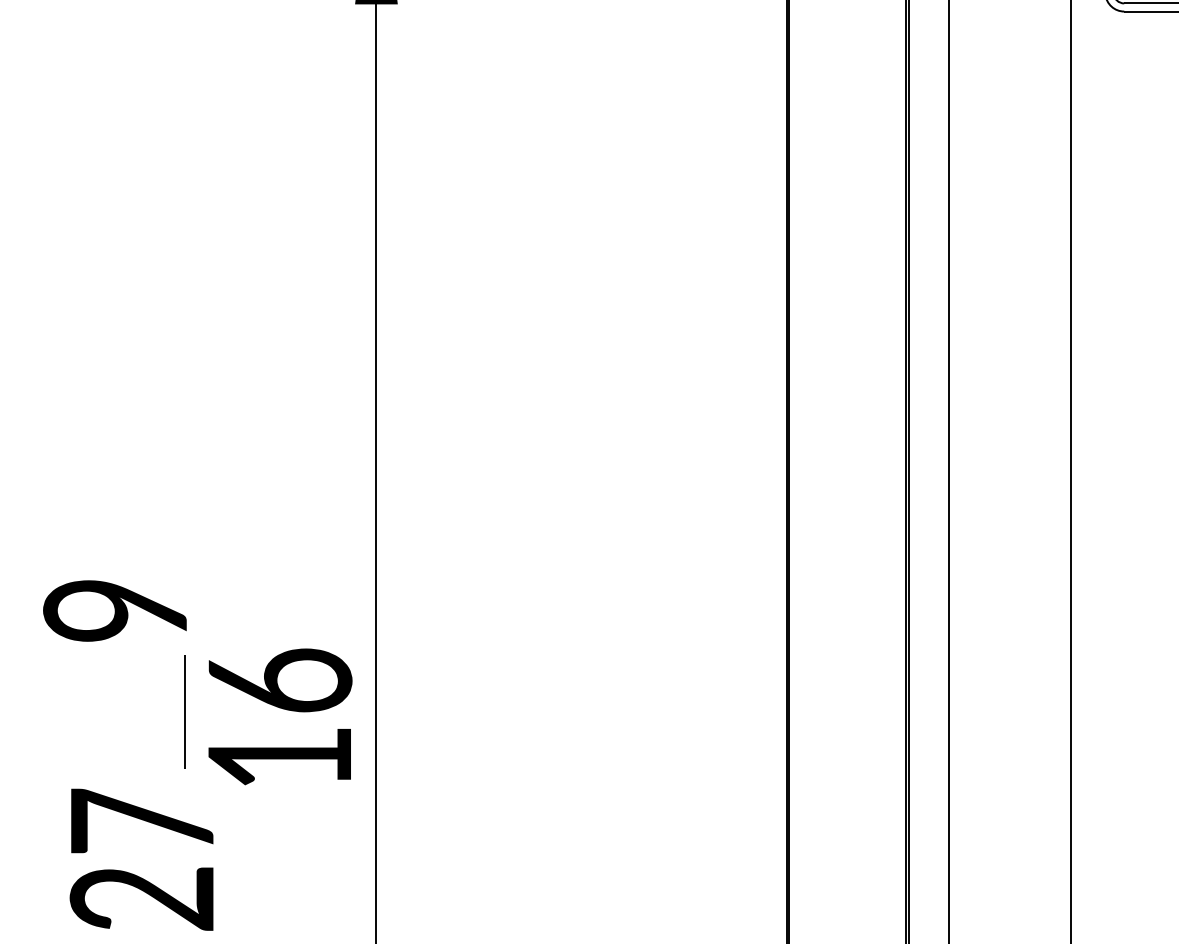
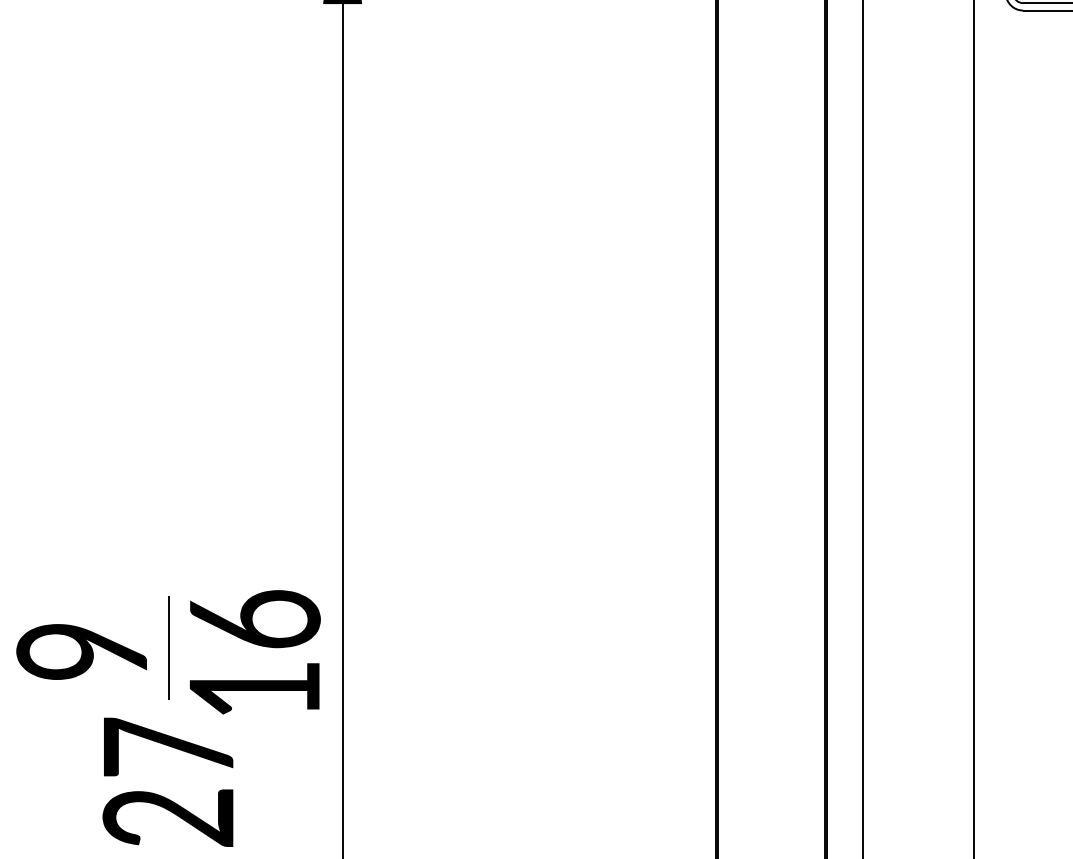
text: (114, 610) -> (81, 651), moved
text: (141, 858) -> (167, 781), moved

